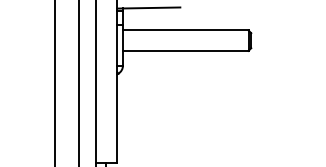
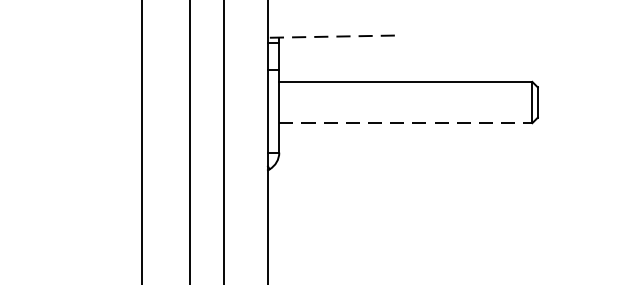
line: (148, 8) -> (330, 37), solid -> dashed
line: (185, 50) -> (405, 122), solid -> dashed

